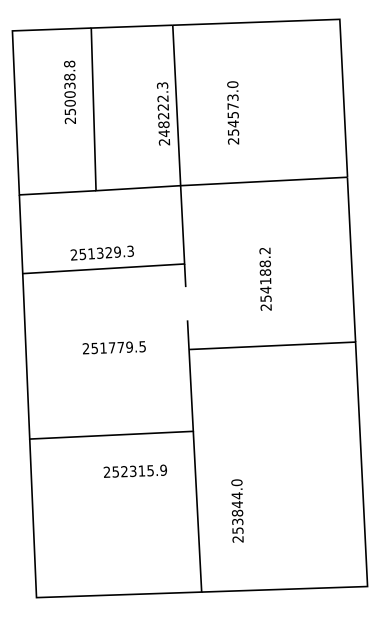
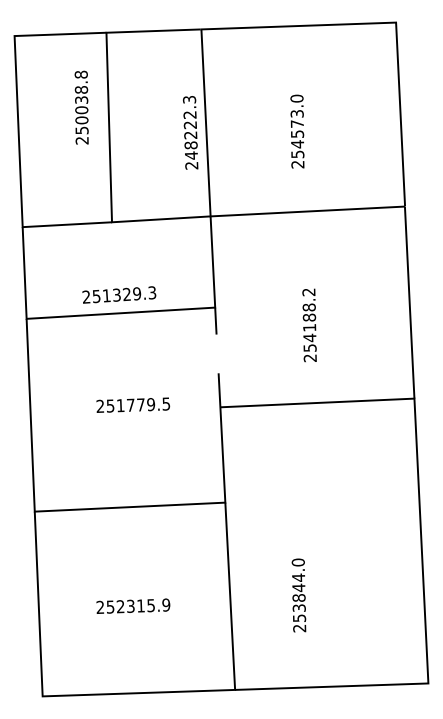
text: (233, 112) -> (297, 131), moved
text: (134, 470) -> (132, 605), moved
text: (237, 510) -> (298, 594), moved

